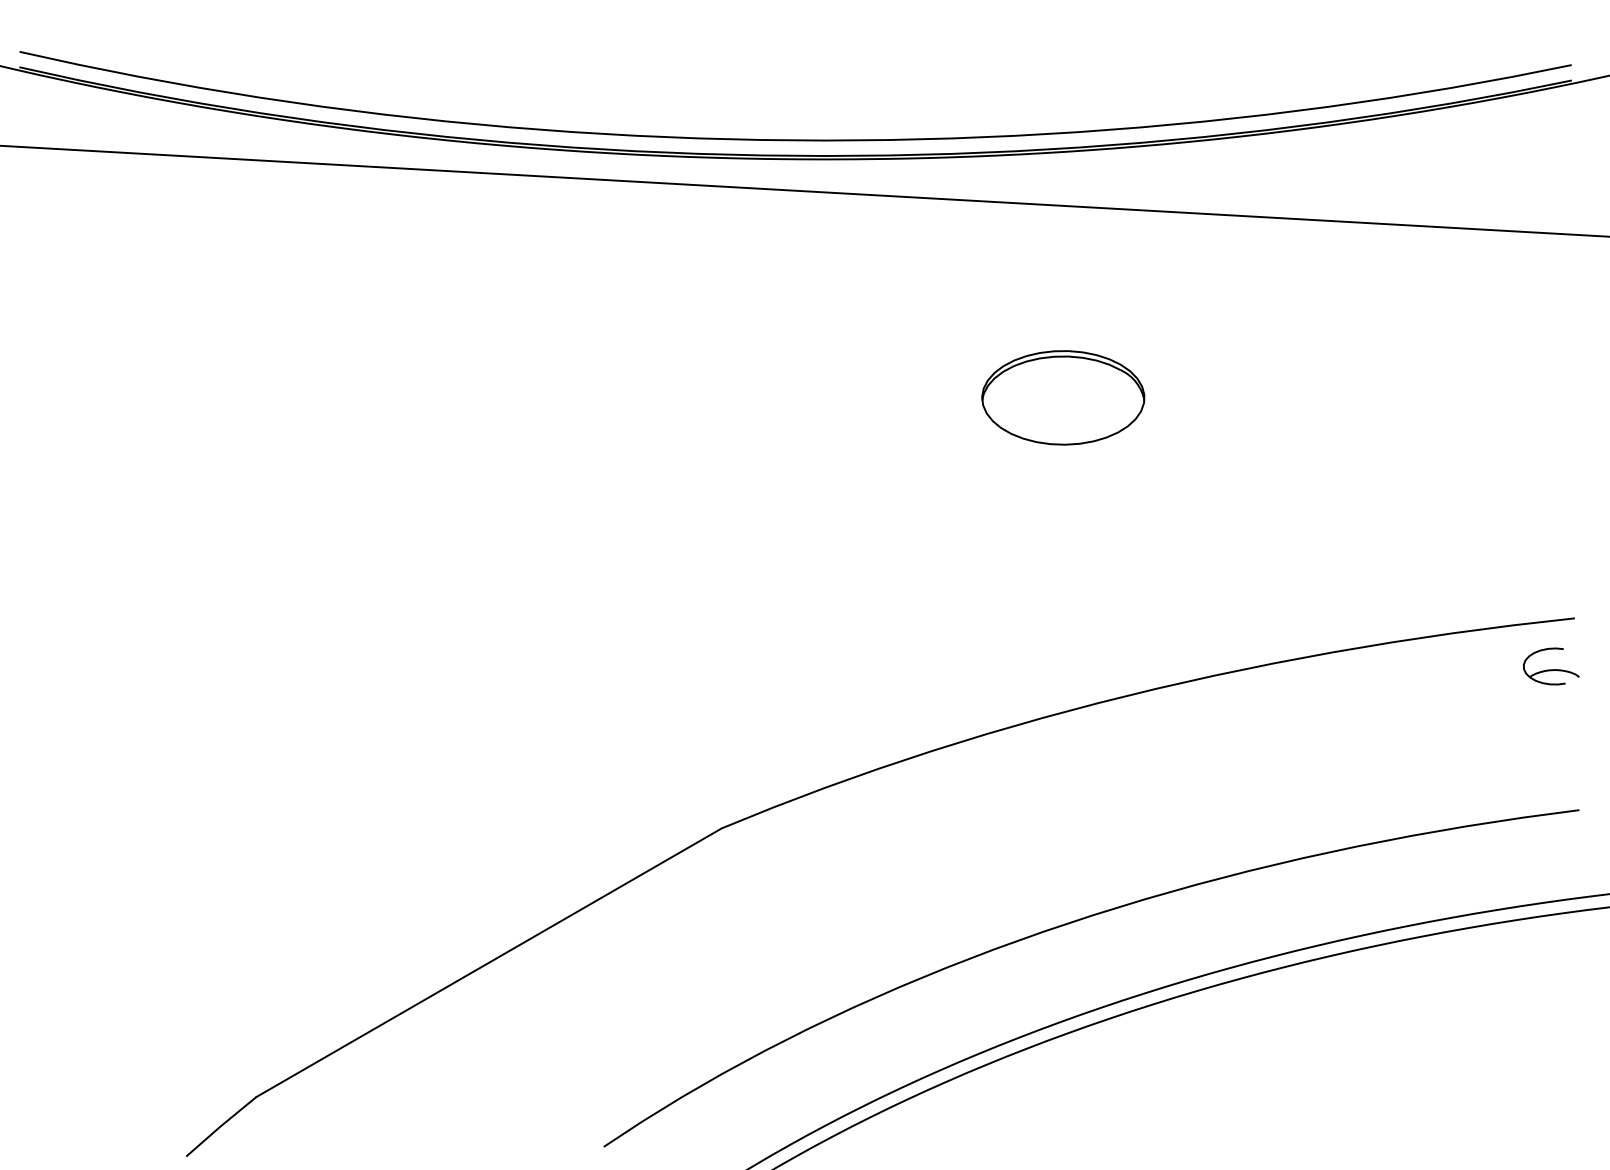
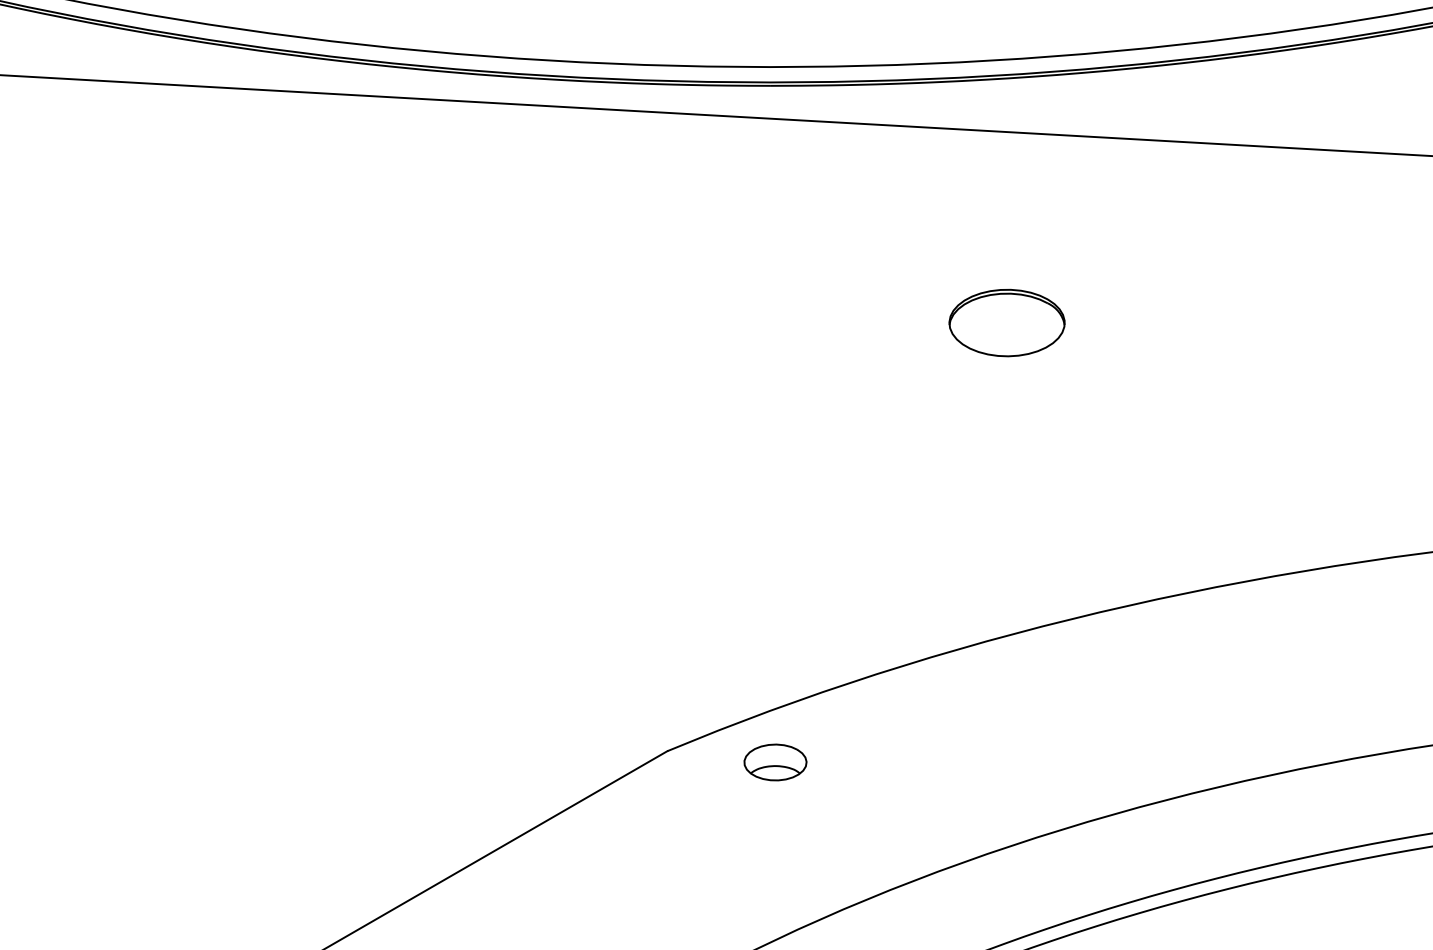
part: (1063, 397) -> (1007, 322), size x0.71
part: (830, 839) -> (775, 762), added

